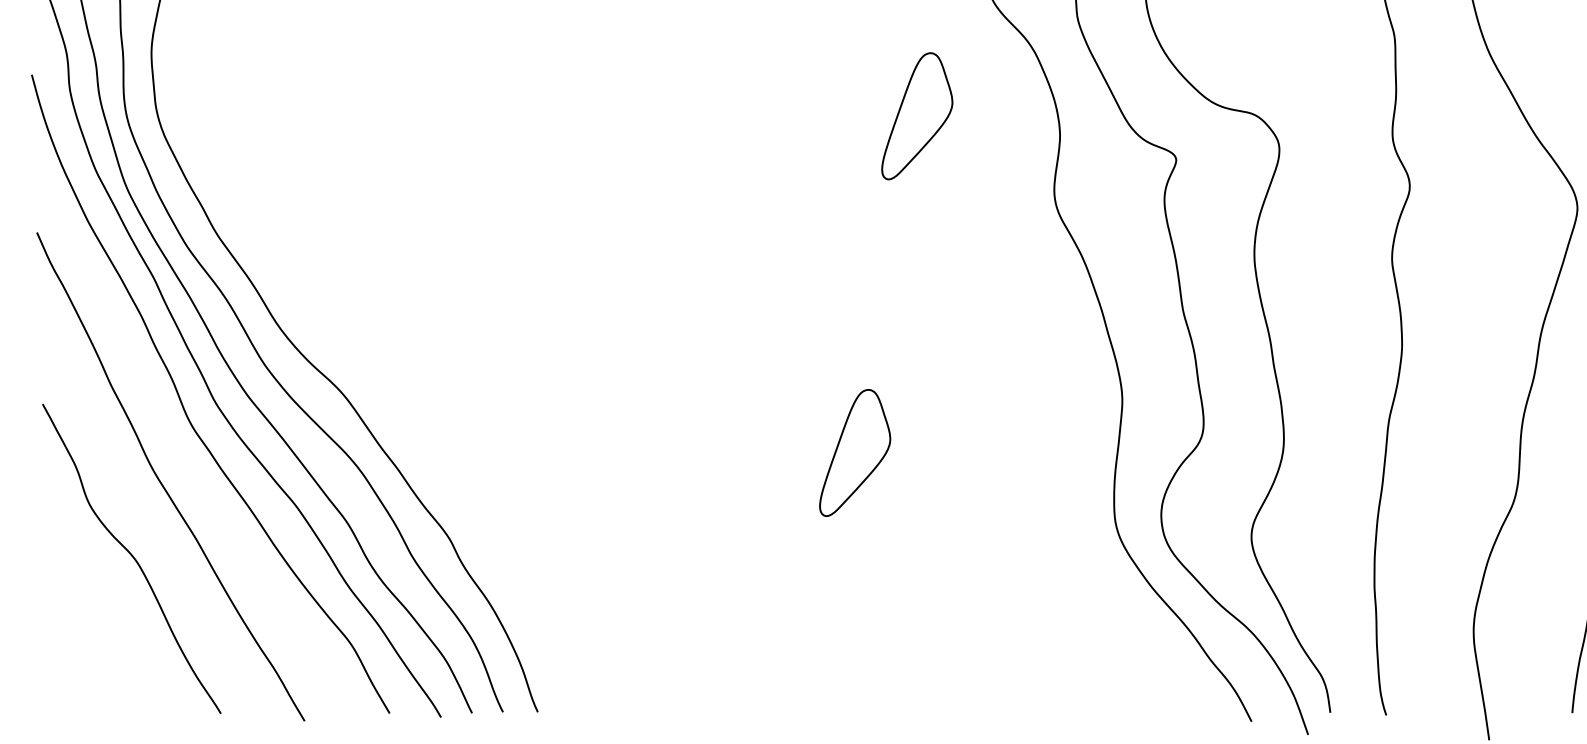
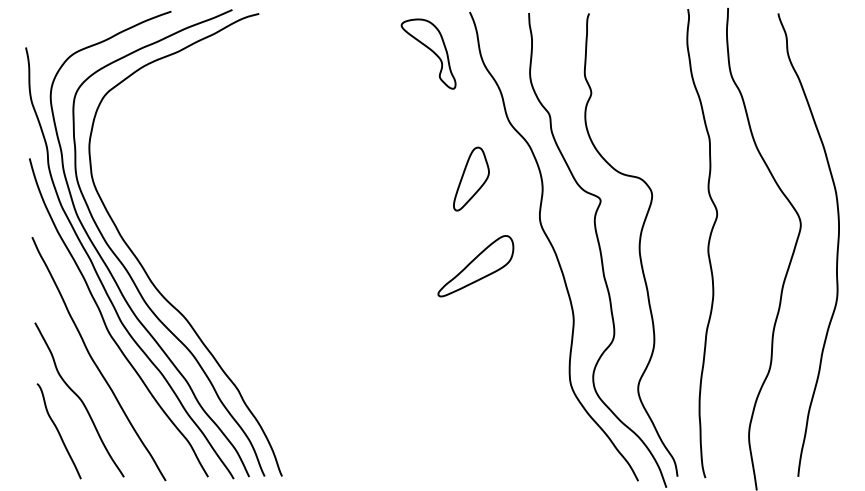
part: (925, 291) -> (475, 266), added
part: (855, 451) -> (440, 346), removed
curve: (89, 622) -> (58, 431), added

